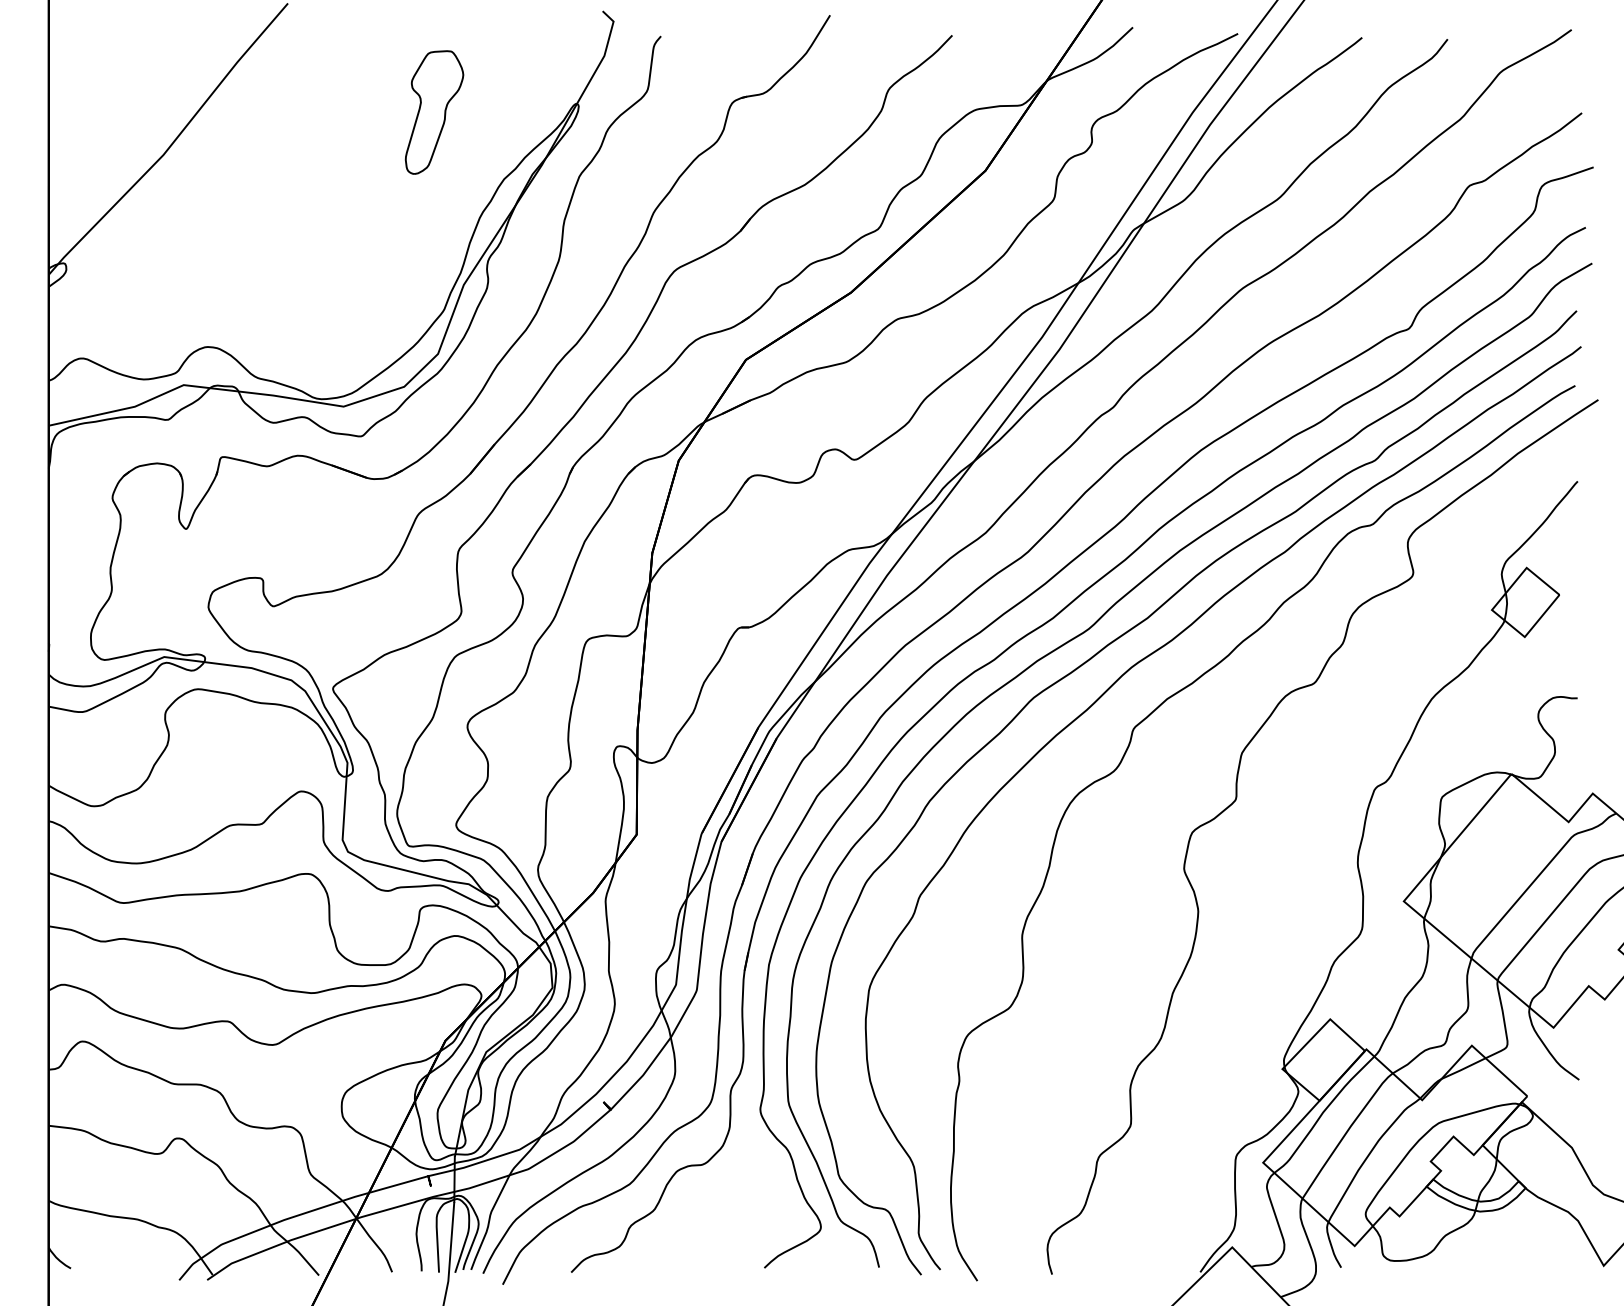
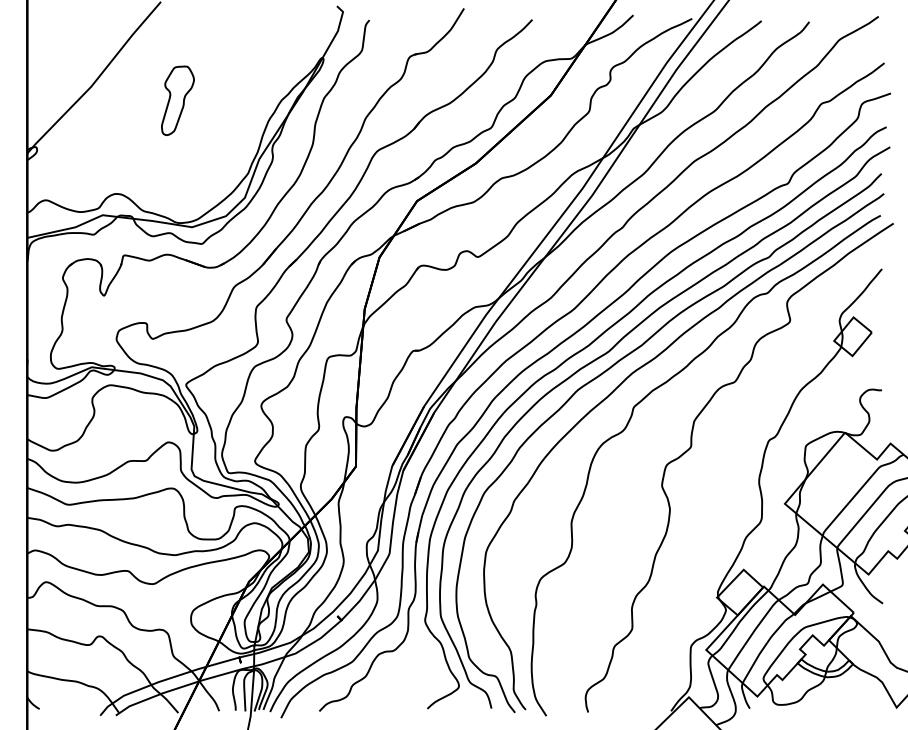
part: (433, 111) -> (177, 100), moved

